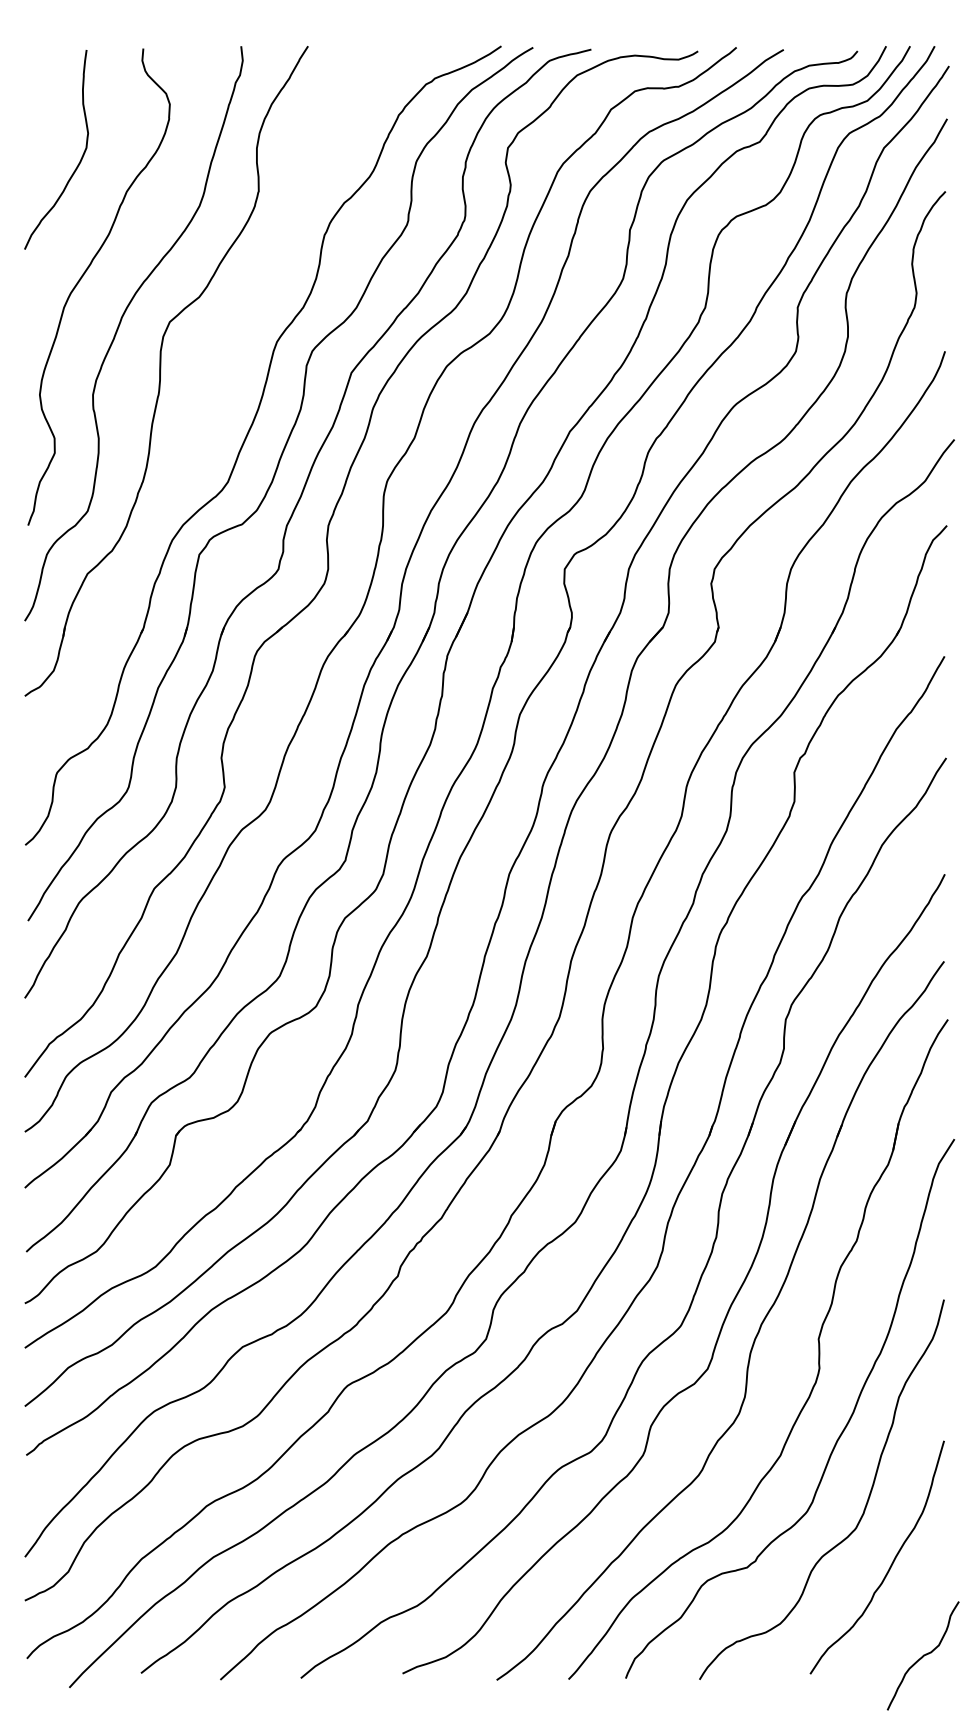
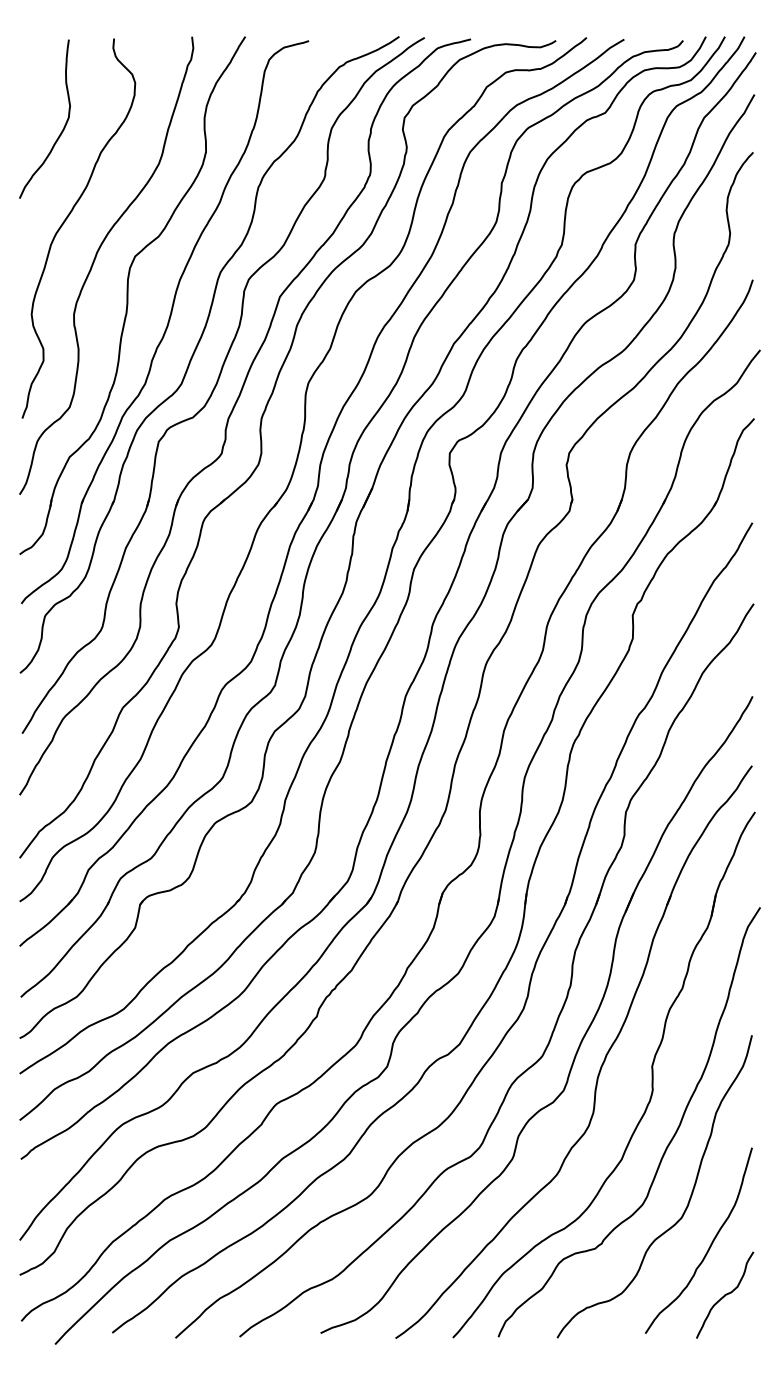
part: (207, 404) -> (165, 322), added
curve: (922, 1655) -> (724, 1294), moved

